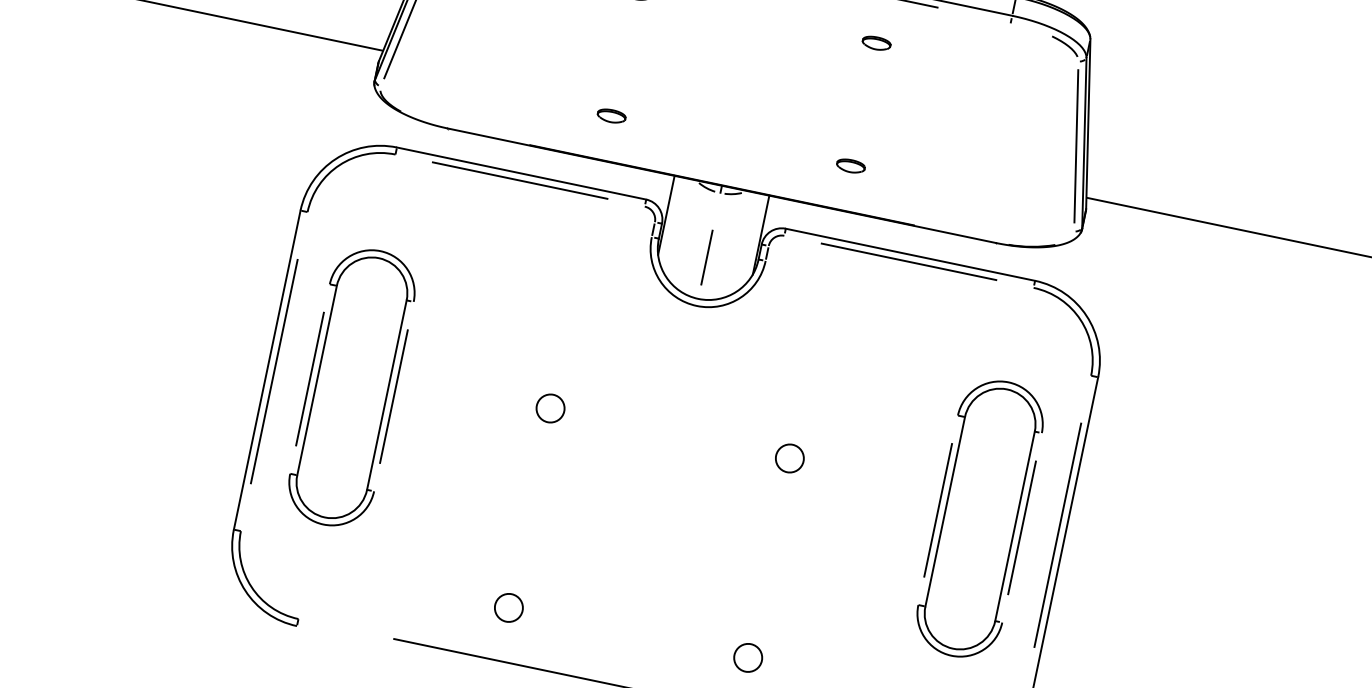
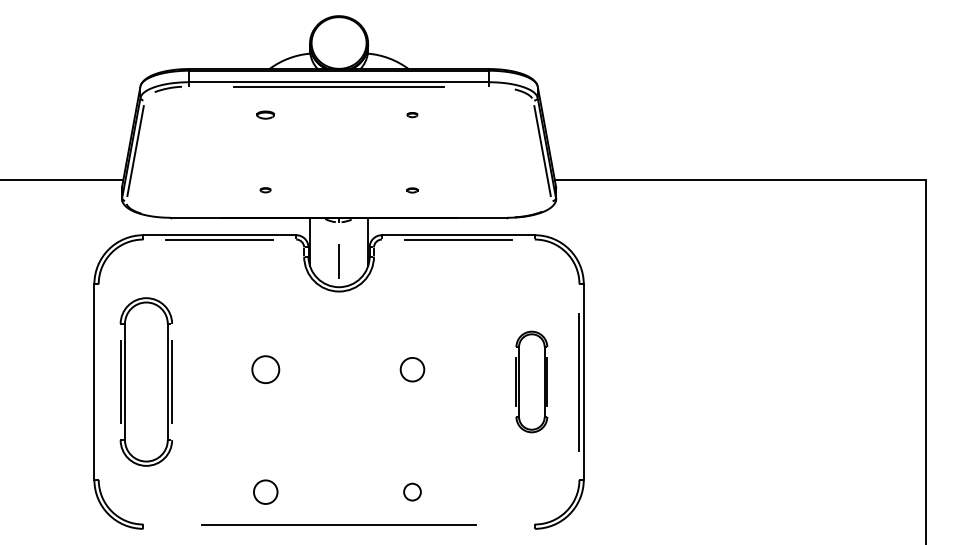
part: (876, 42) -> (412, 114), size x0.6
part: (611, 114) -> (265, 189), size x0.6
part: (850, 166) -> (412, 190), size x0.6
line: (274, 370) -> (98, 381), removed
circle: (550, 407) -> (265, 369), size x1.6
circle: (789, 458) -> (412, 369), size x1.4
part: (979, 518) -> (531, 381), size x0.6
circle: (508, 606) -> (265, 491), size x1.4

